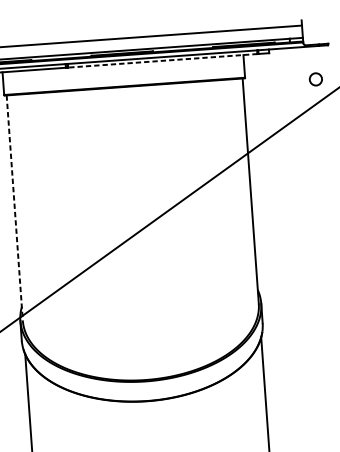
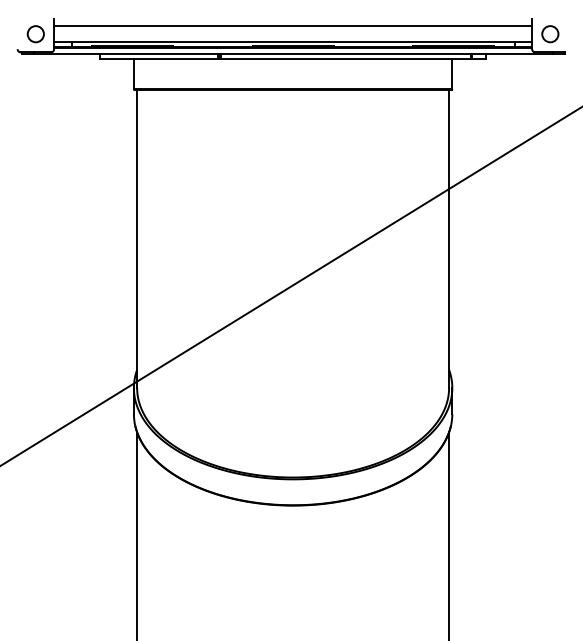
line: (162, 60) -> (345, 59), dashed -> solid
circle: (316, 79) -> (550, 34), moved
line: (15, 207) -> (137, 238), dashed -> solid

